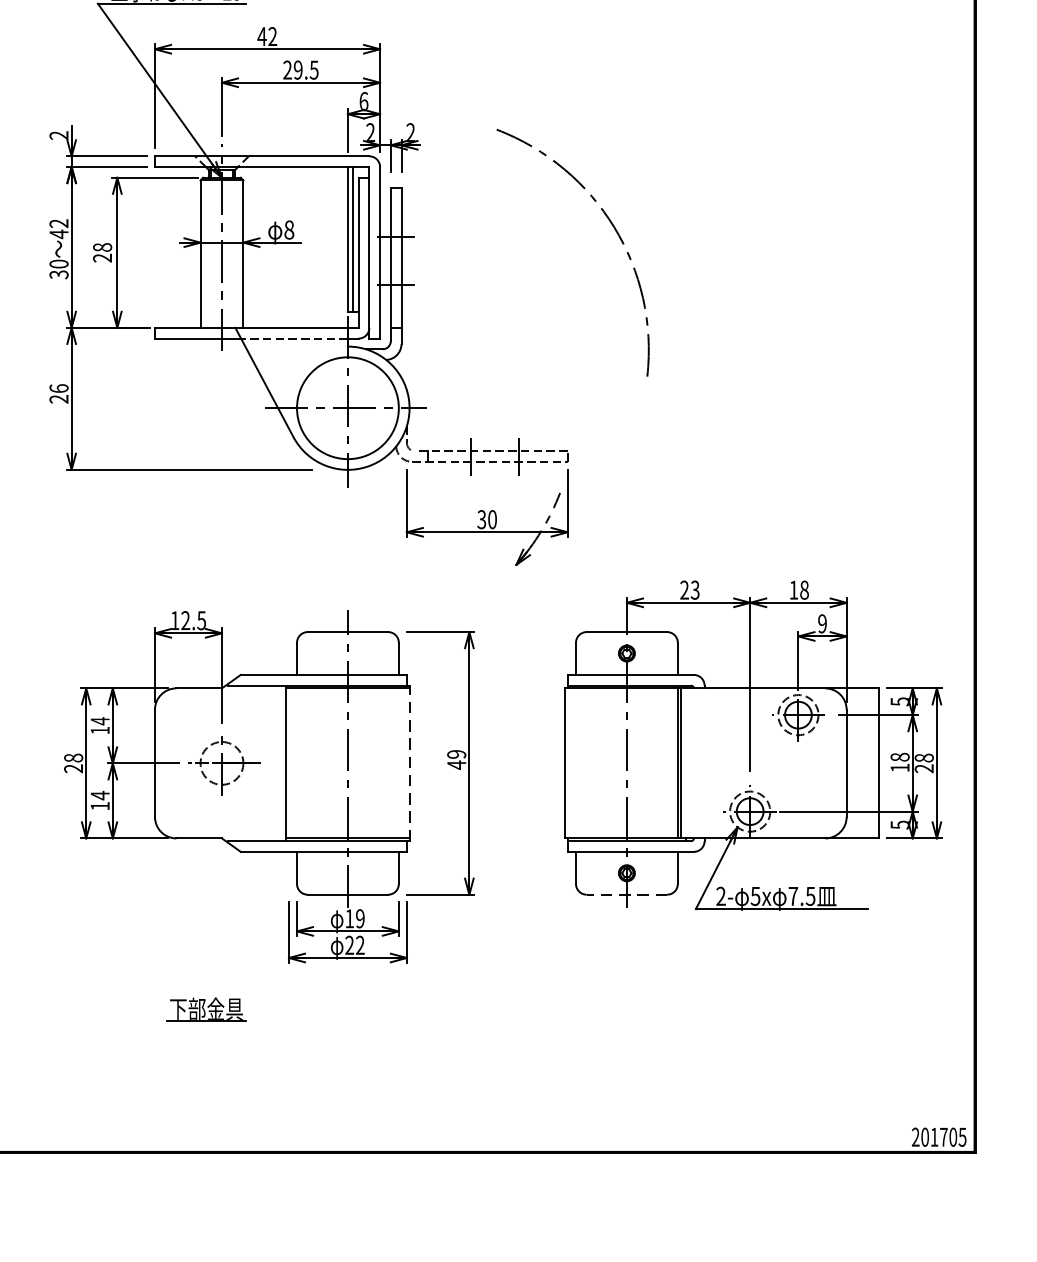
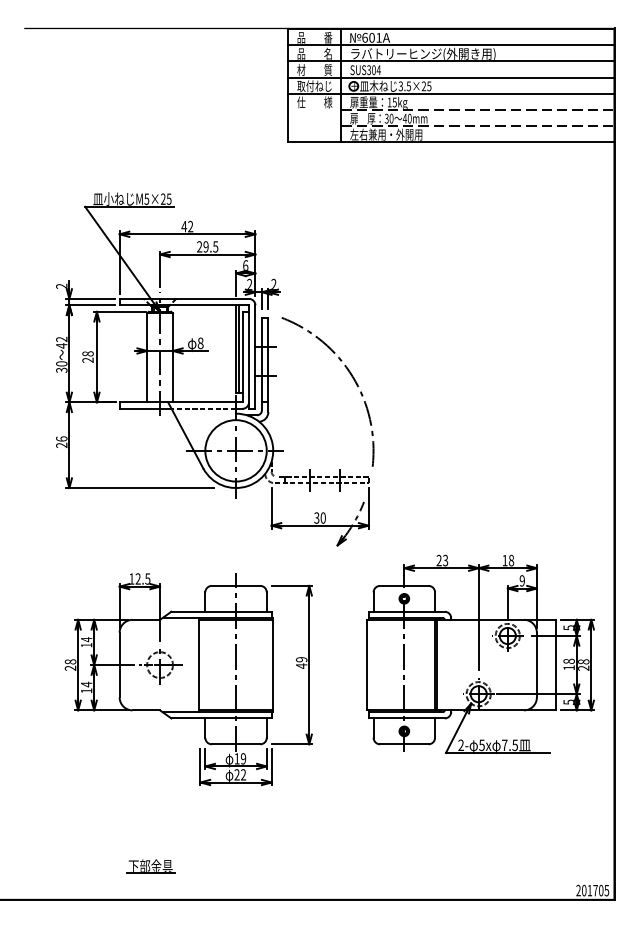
arc: (610, 225) -> (350, 375), moved
line: (410, 764) -> (273, 665), dashed -> solid
line: (625, 895) -> (403, 744), dashed -> solid
part: (206, 1009) -> (150, 866), moved

